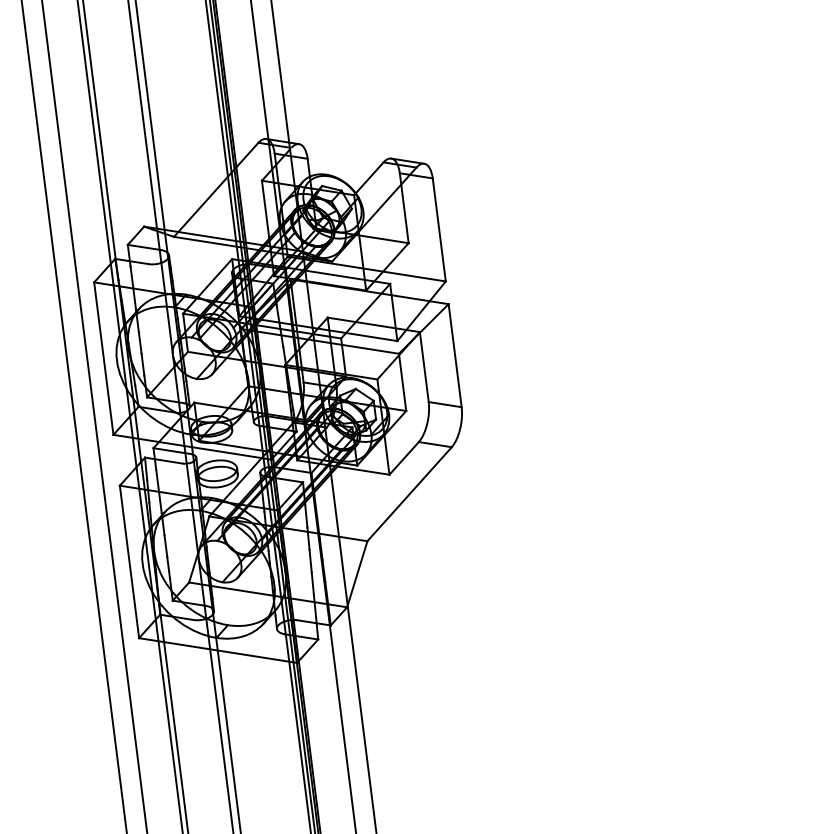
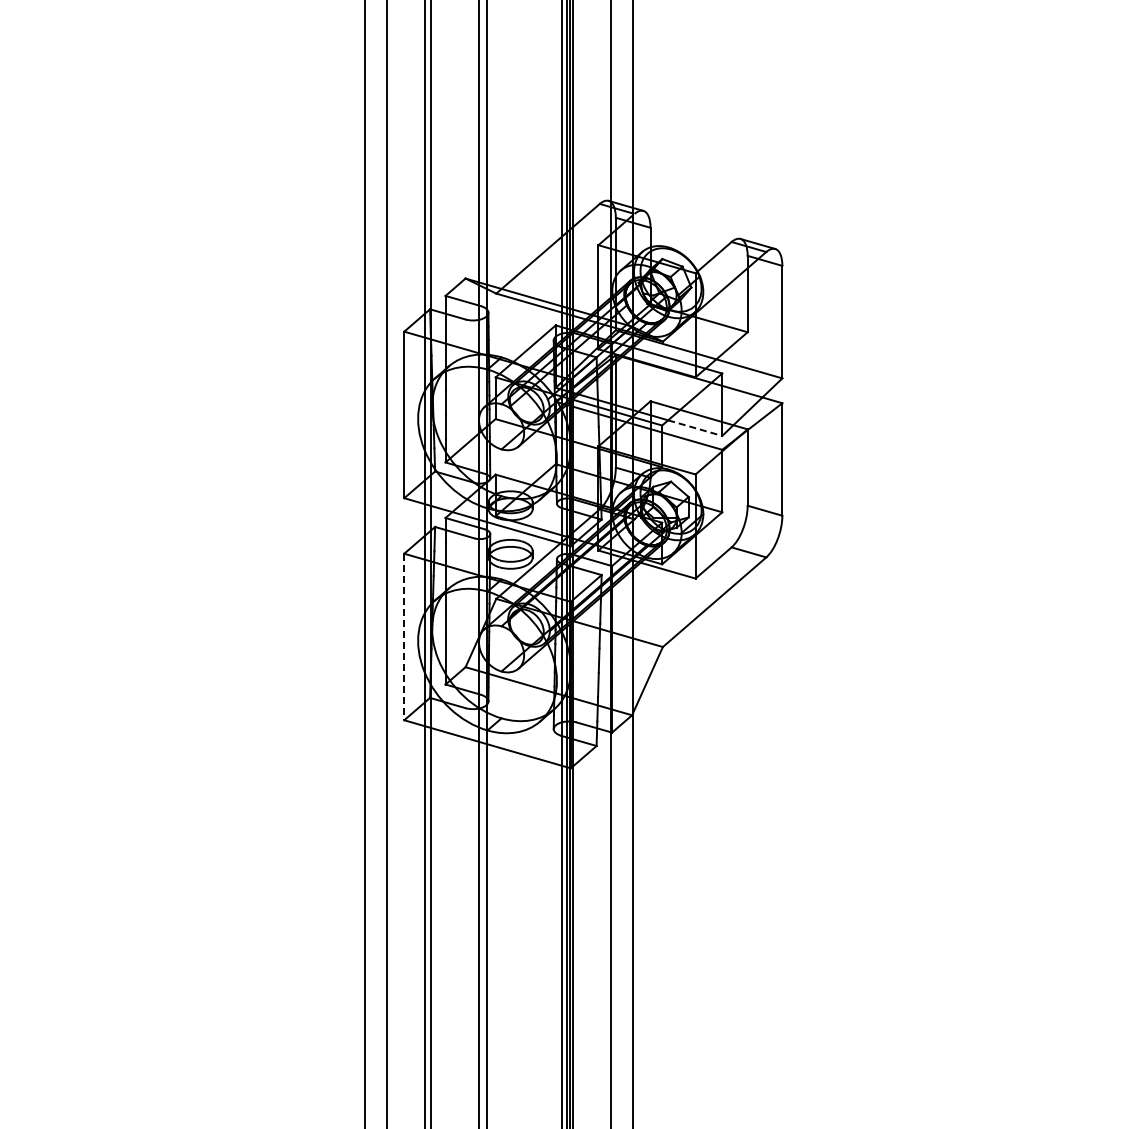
line: (372, 337) -> (695, 428), solid -> dashed
line: (129, 562) -> (404, 637), solid -> dashed

